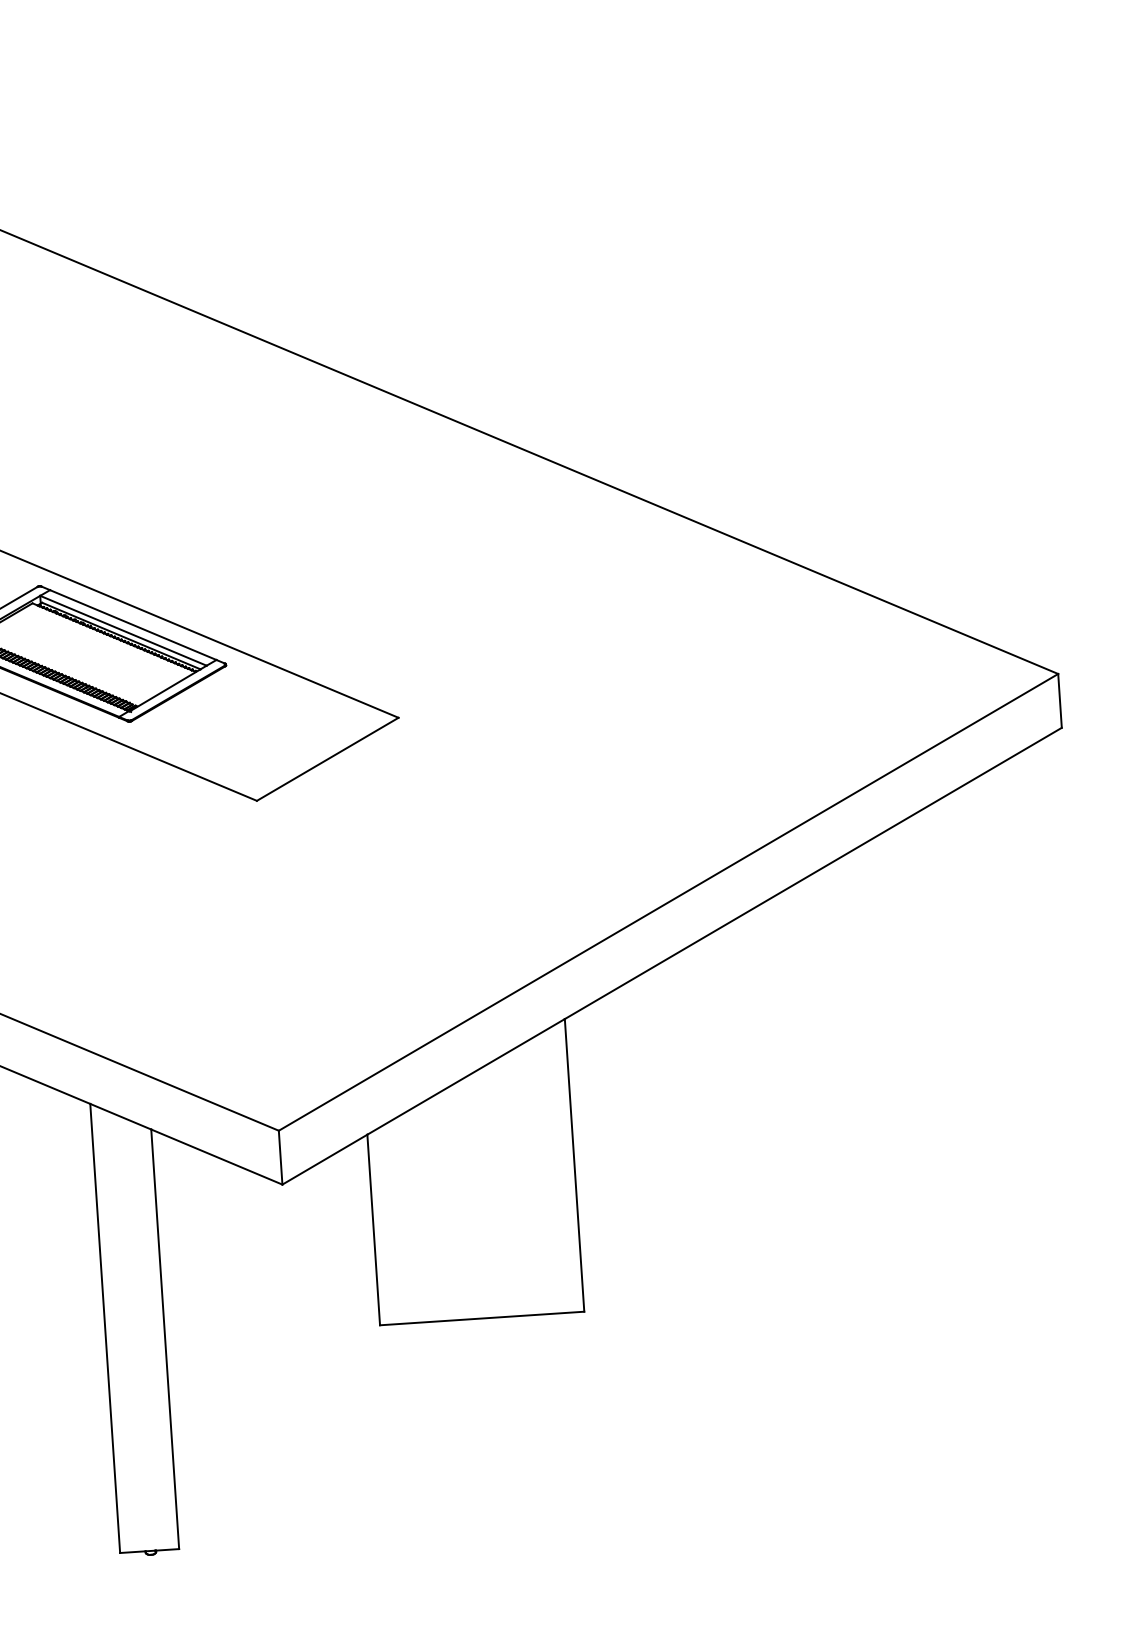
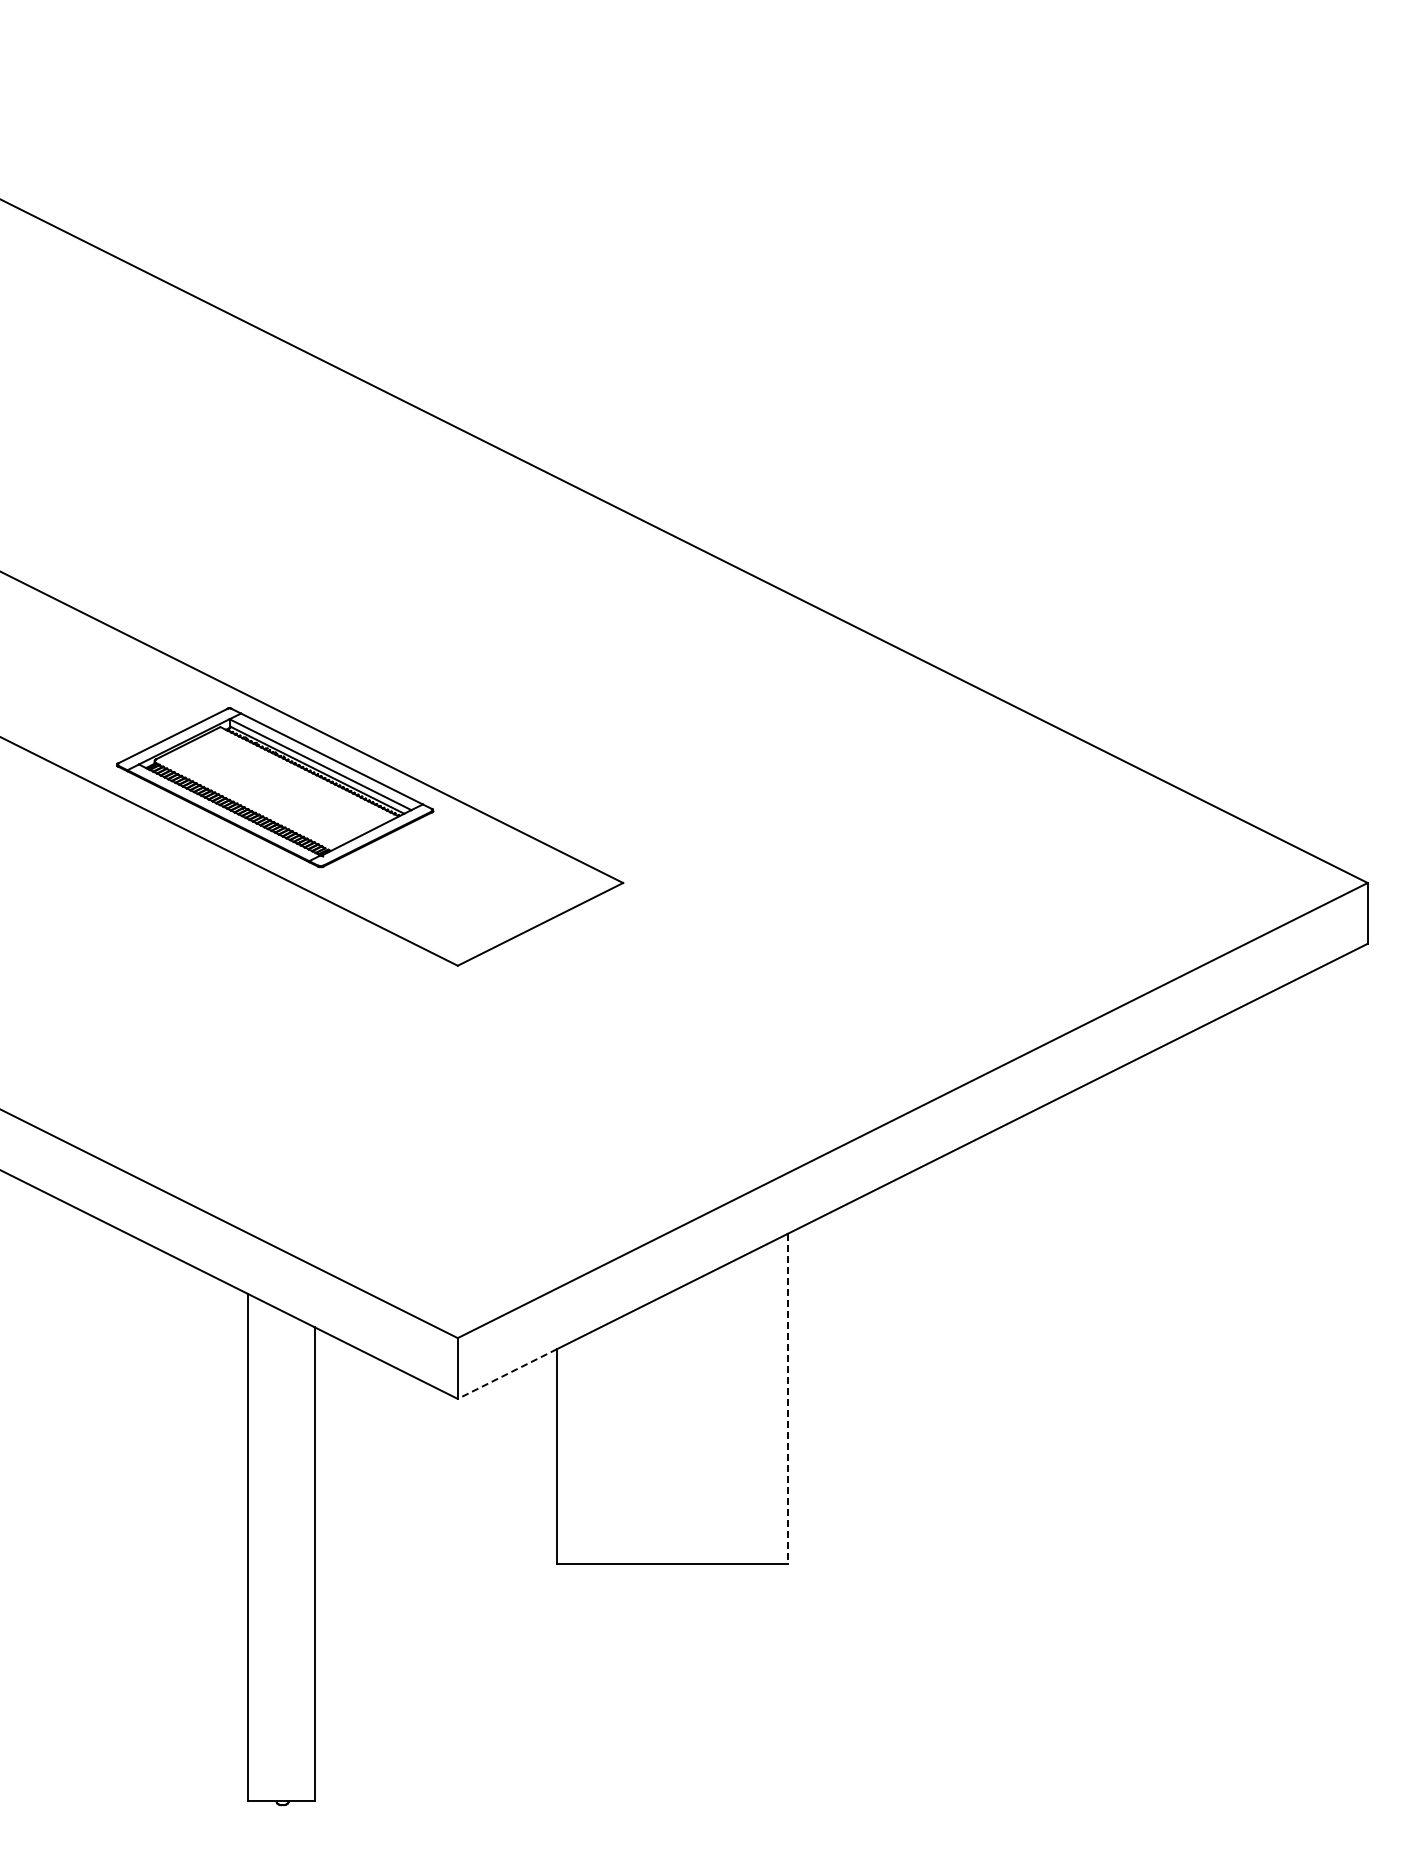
line: (324, 1160) -> (506, 1374), solid -> dashed
line: (574, 1165) -> (787, 1399), solid -> dashed

